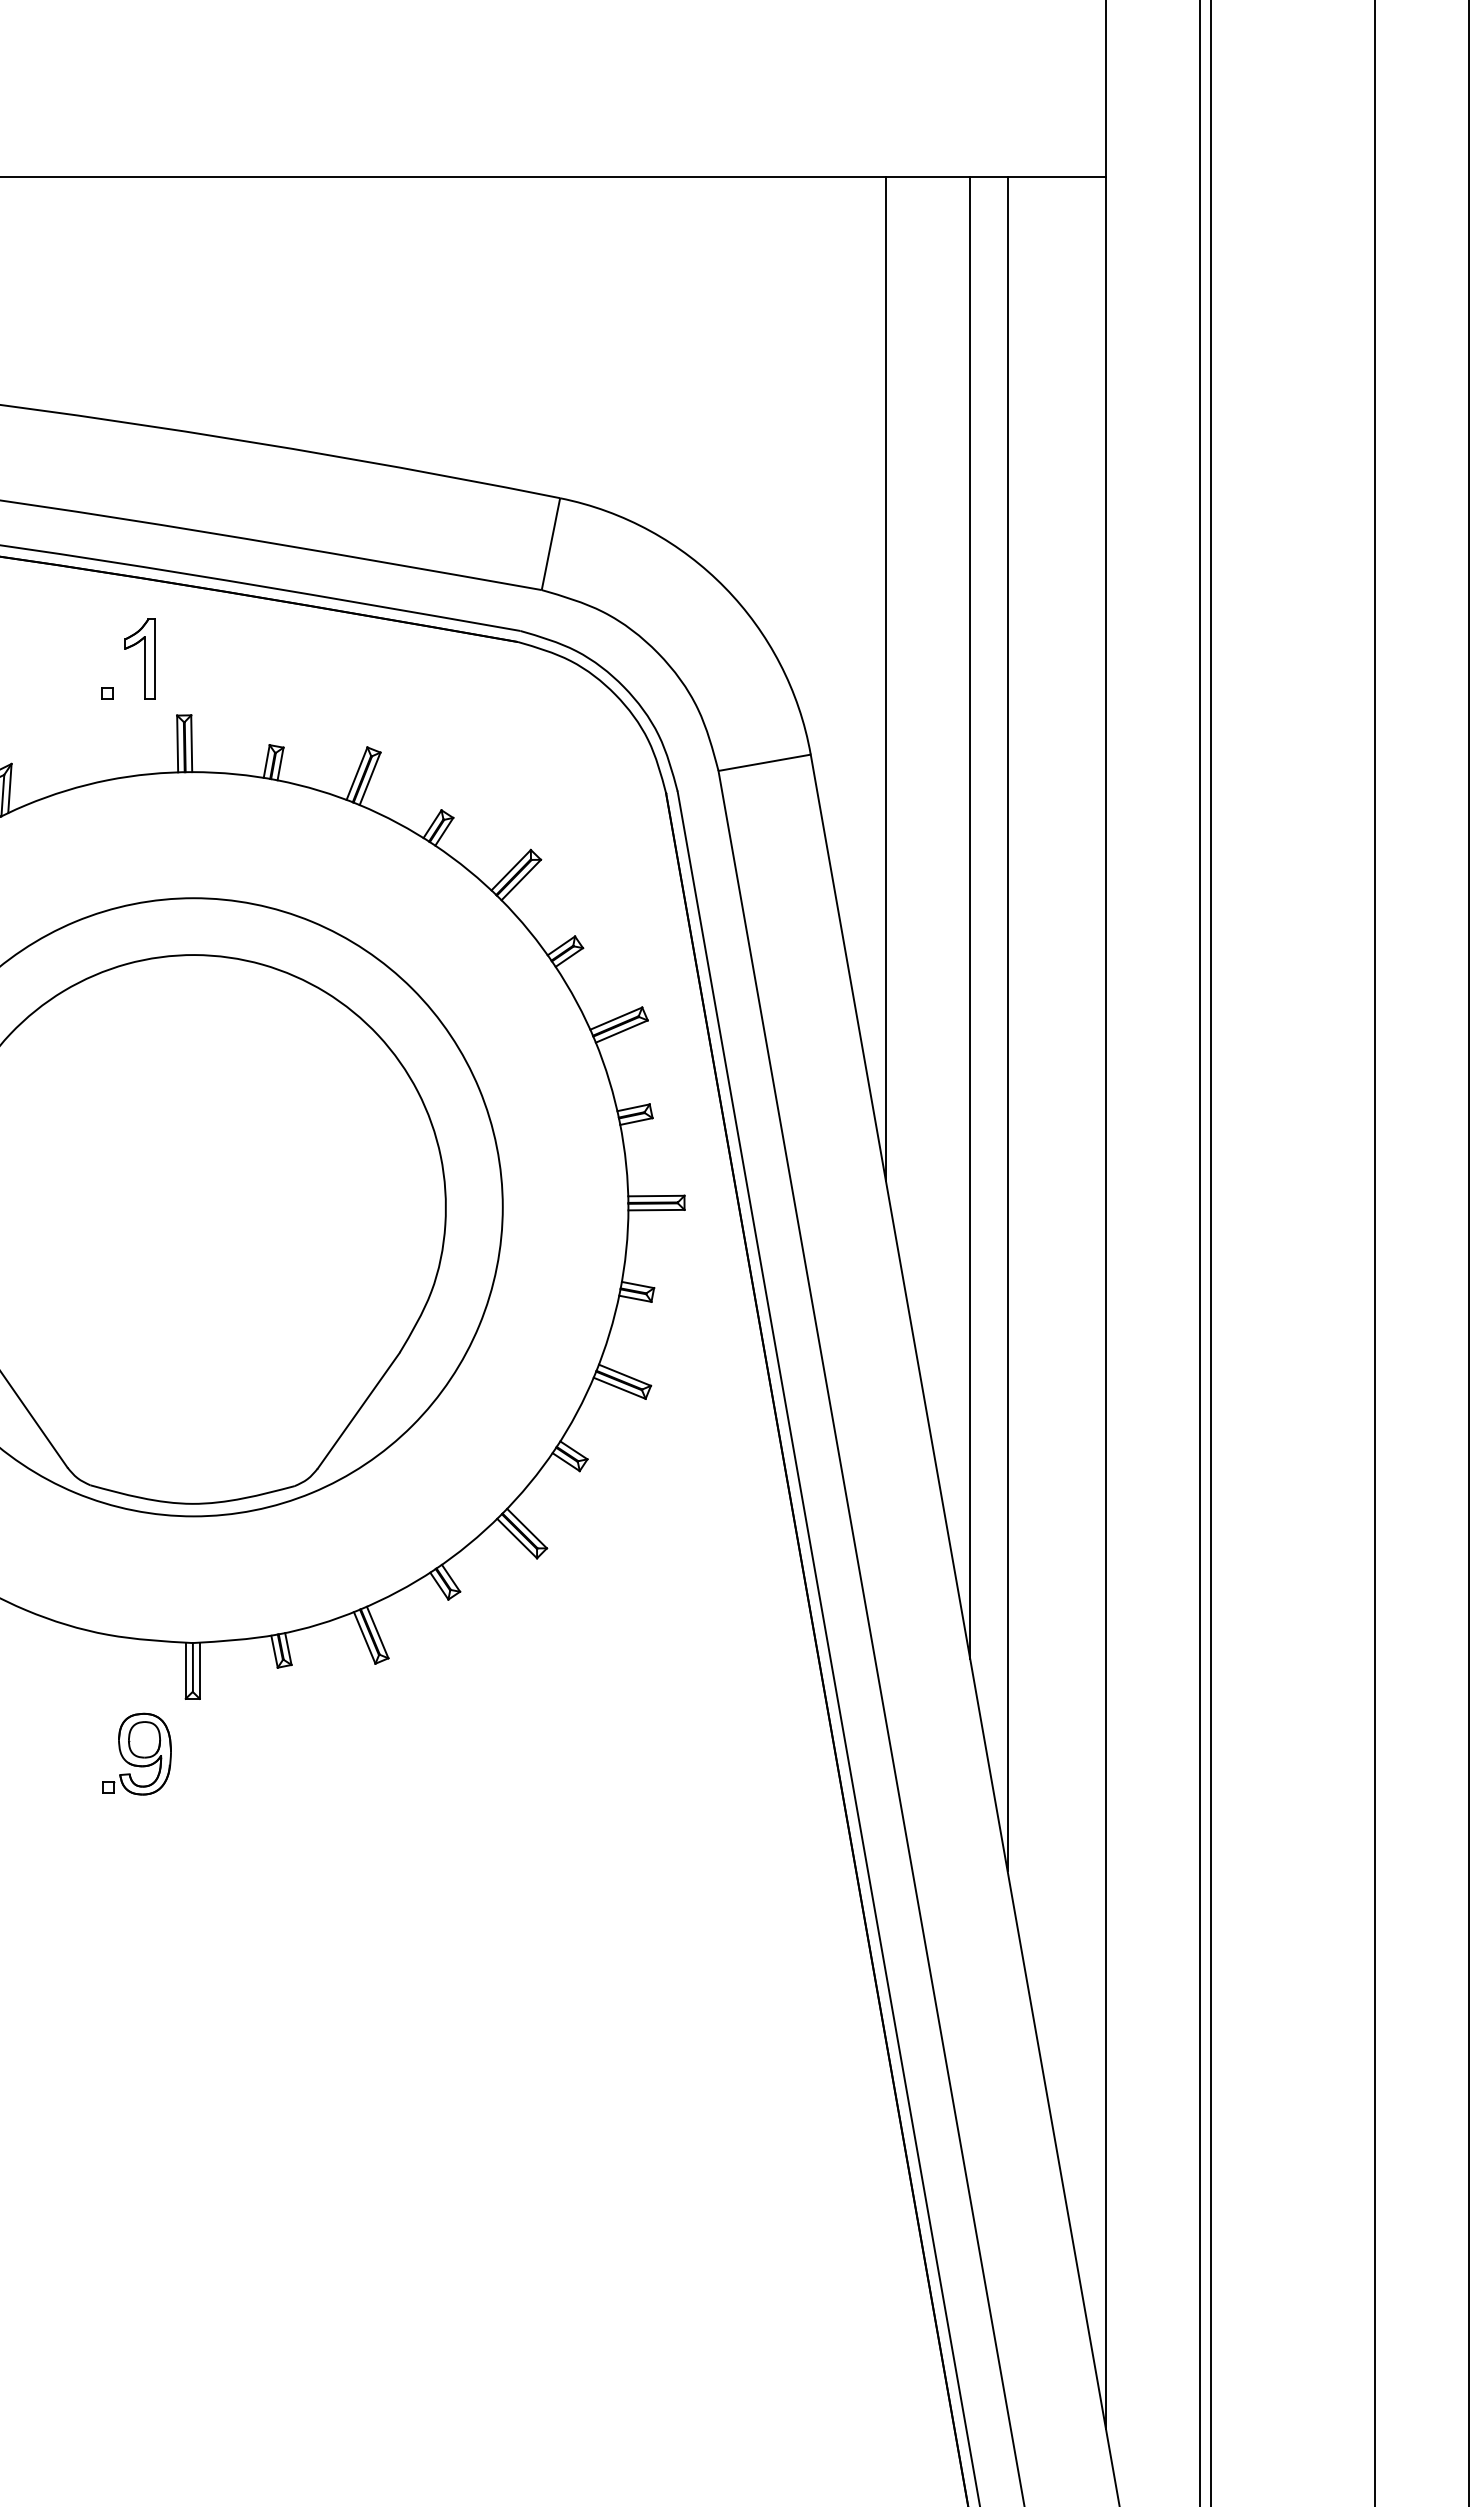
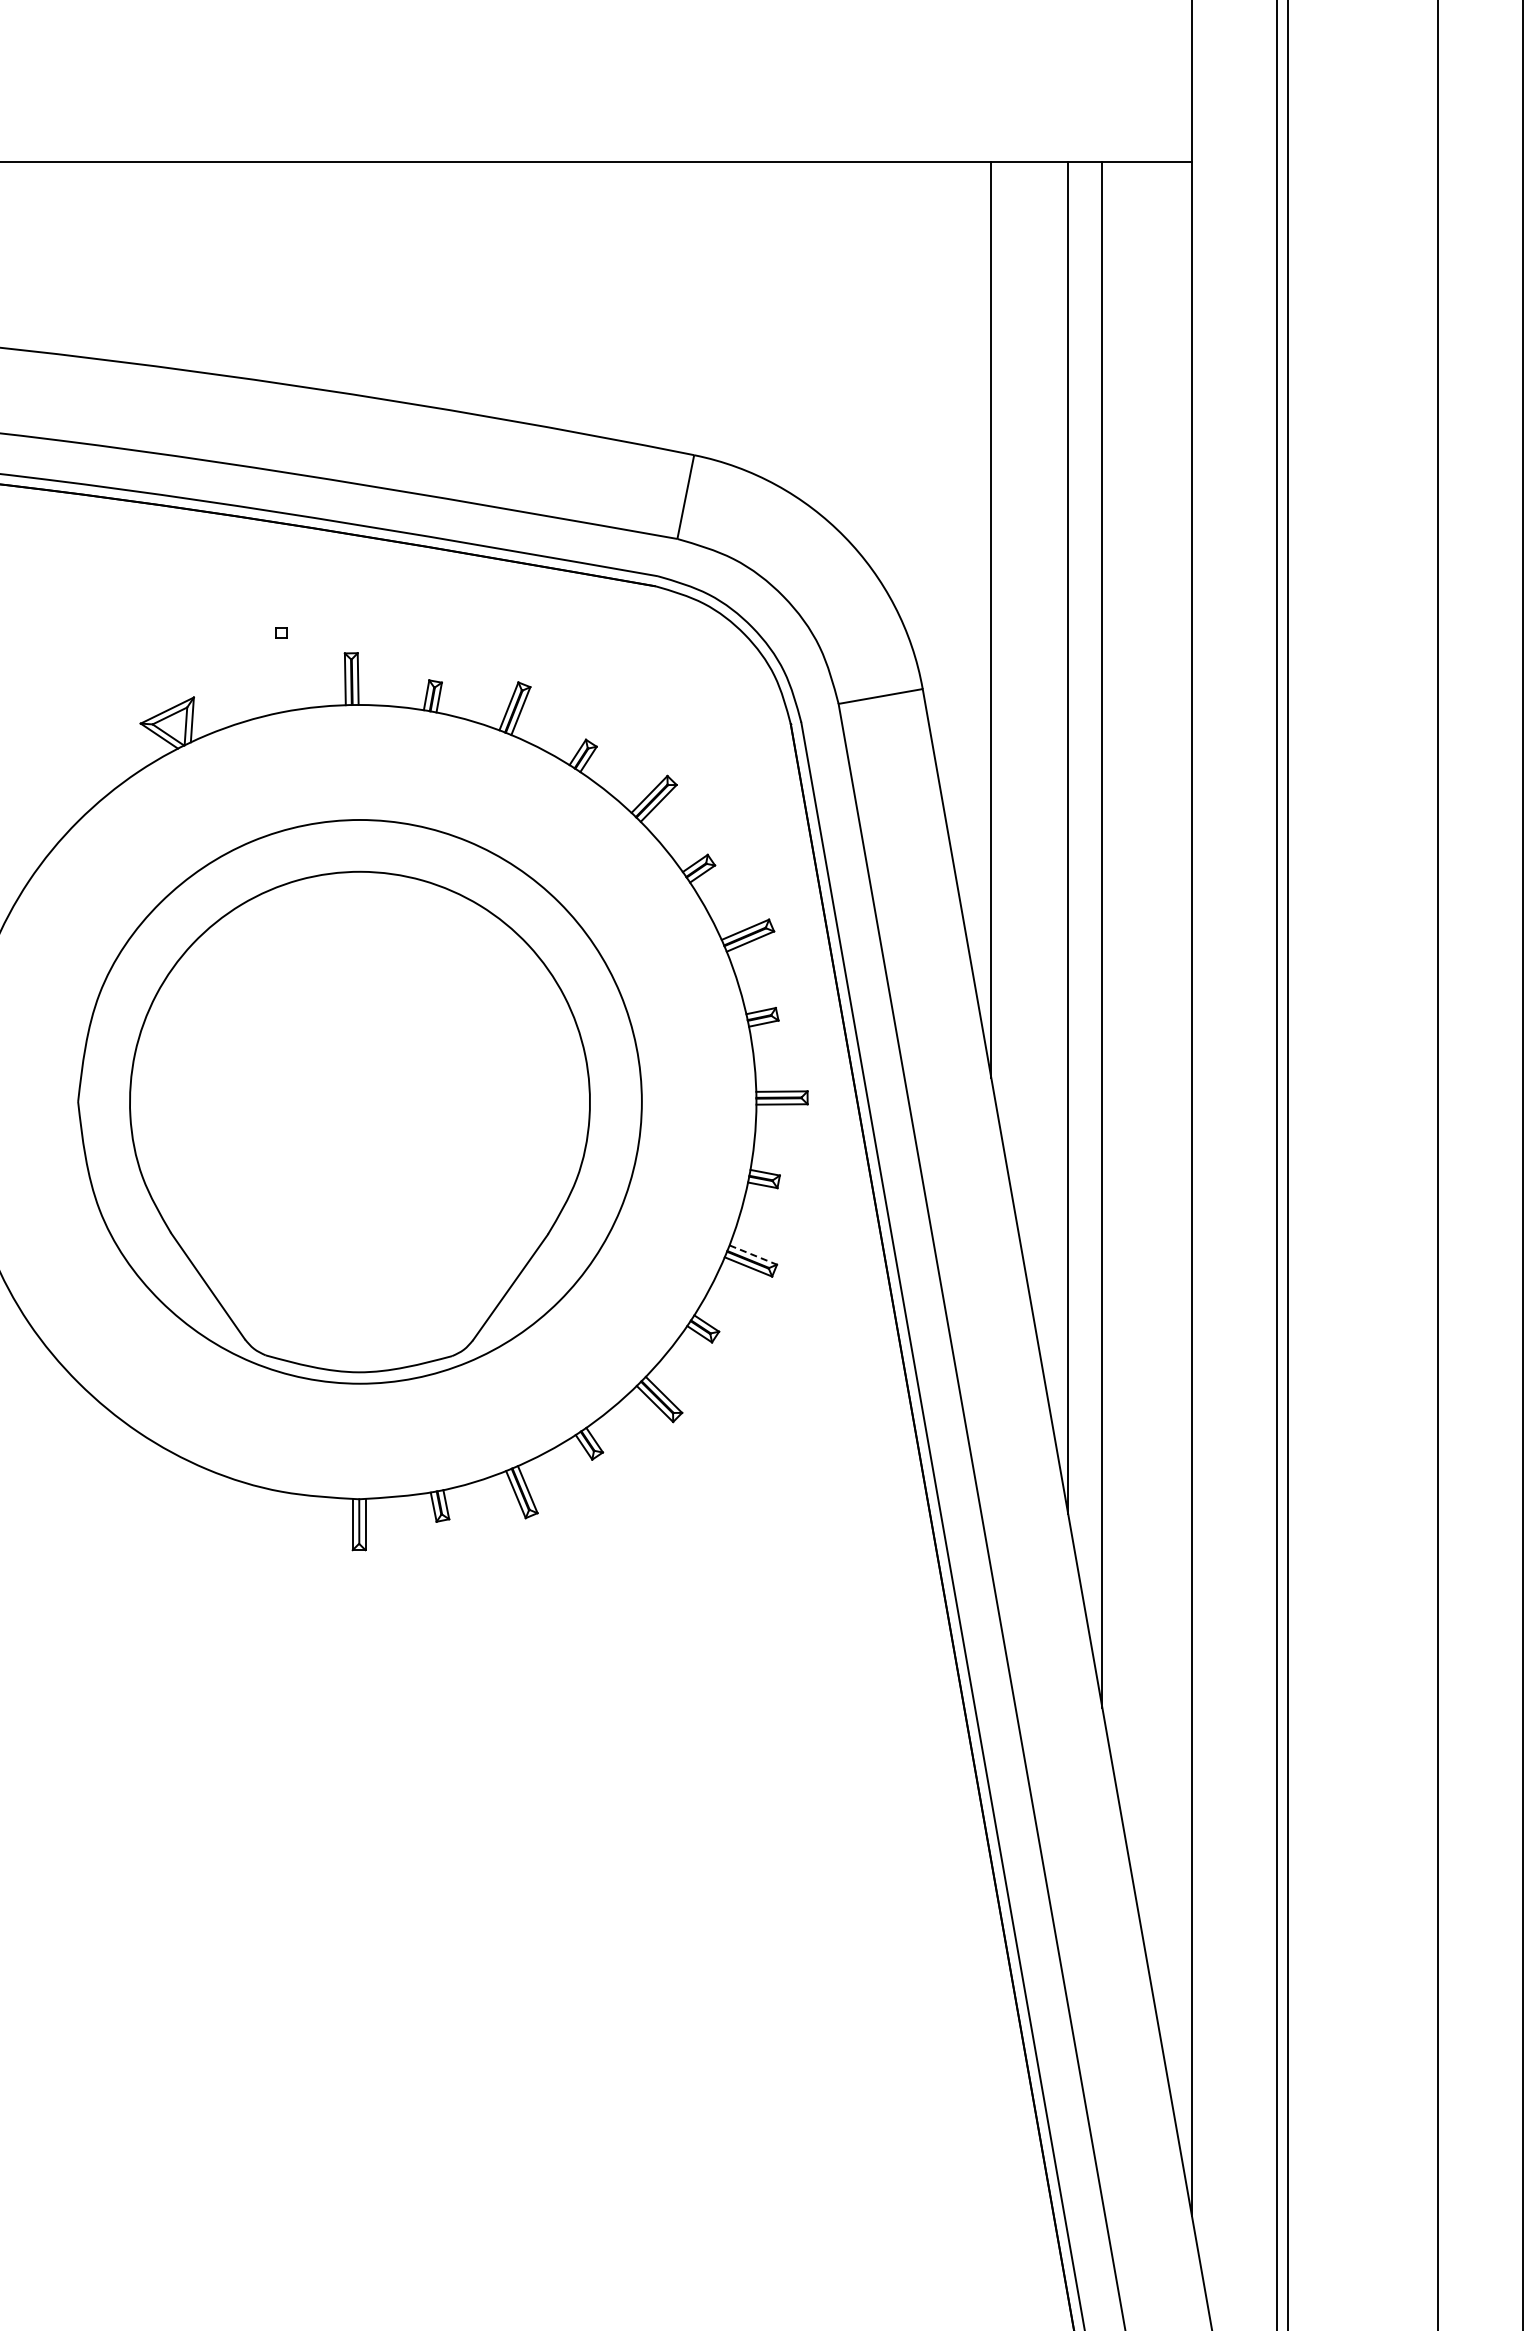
part: (139, 658) -> (310, 601), removed
line: (625, 1375) -> (753, 1255), solid -> dashed
part: (137, 1754) -> (308, 1600), removed

